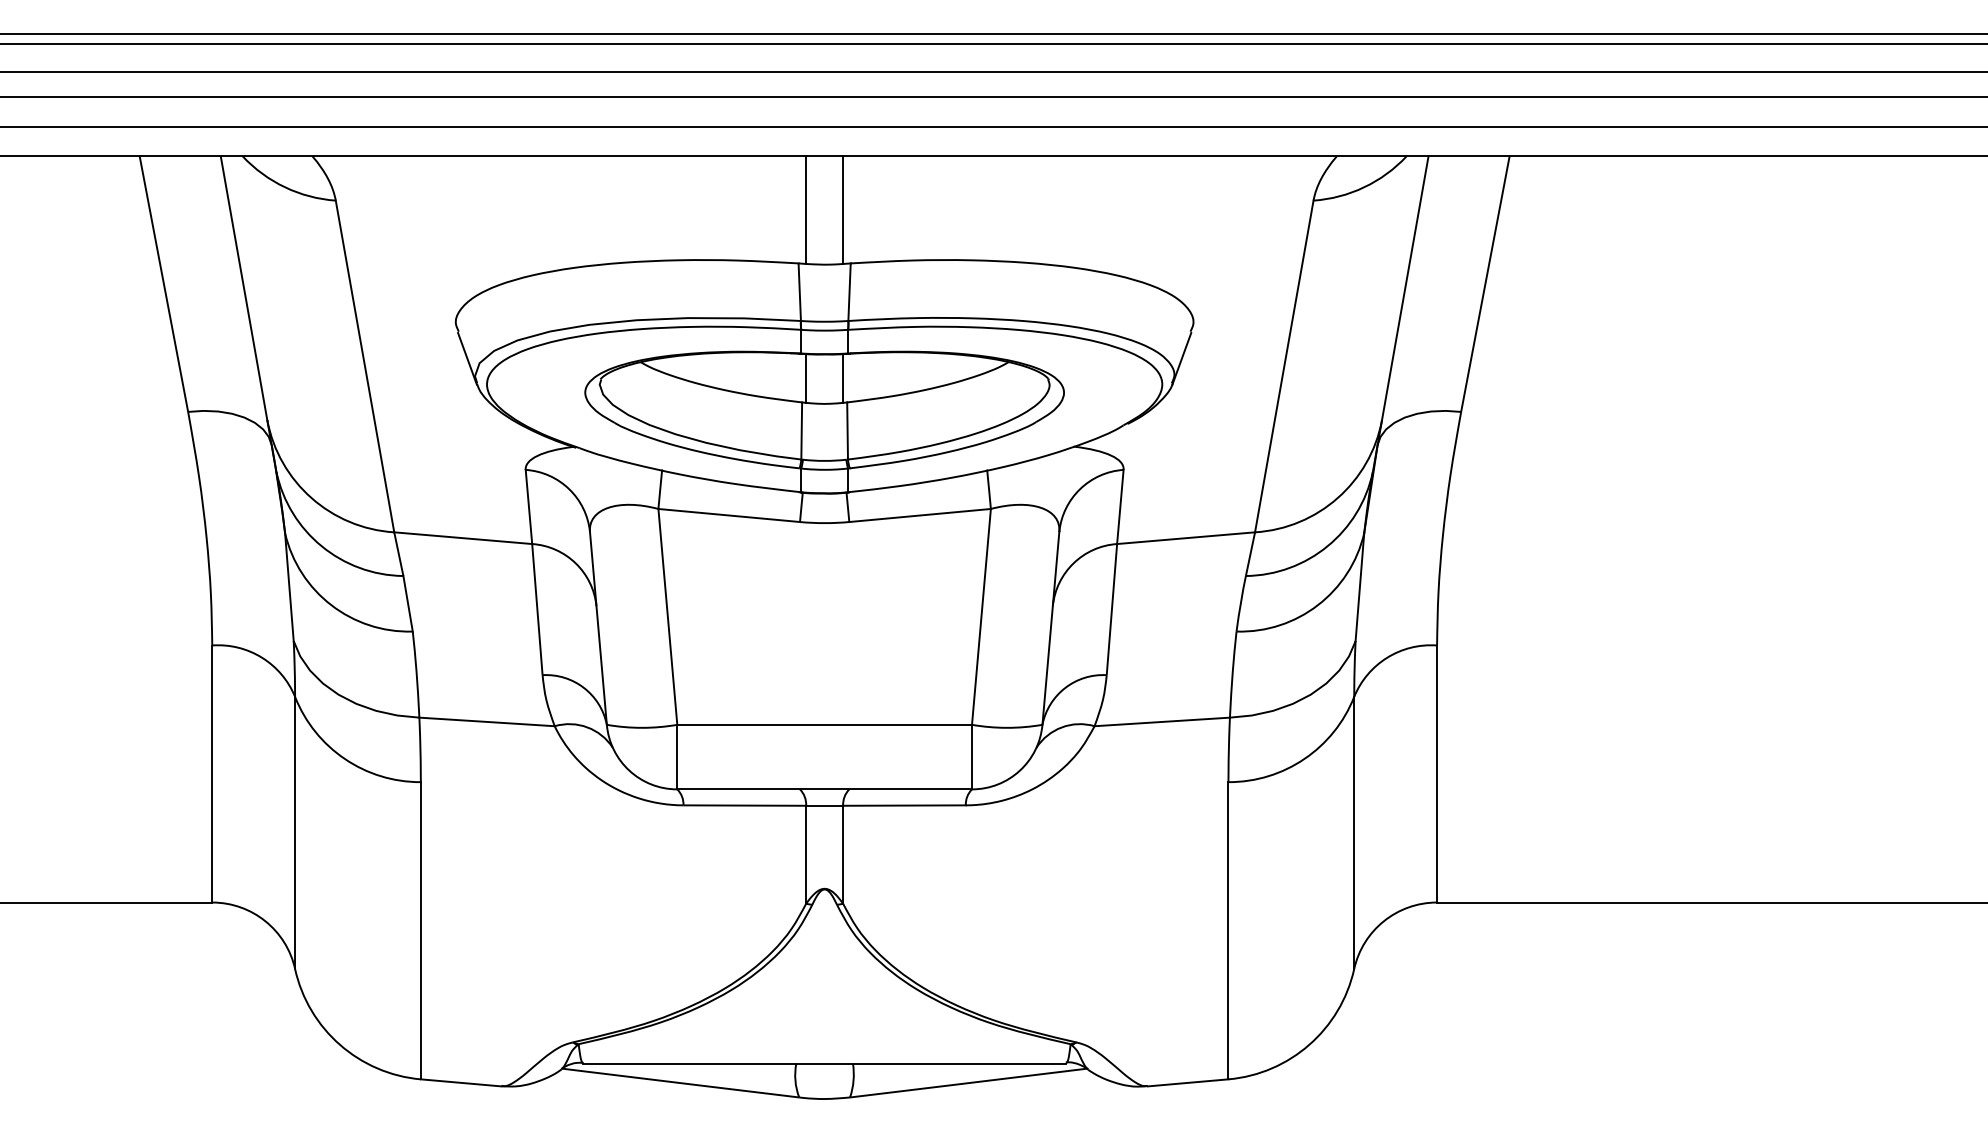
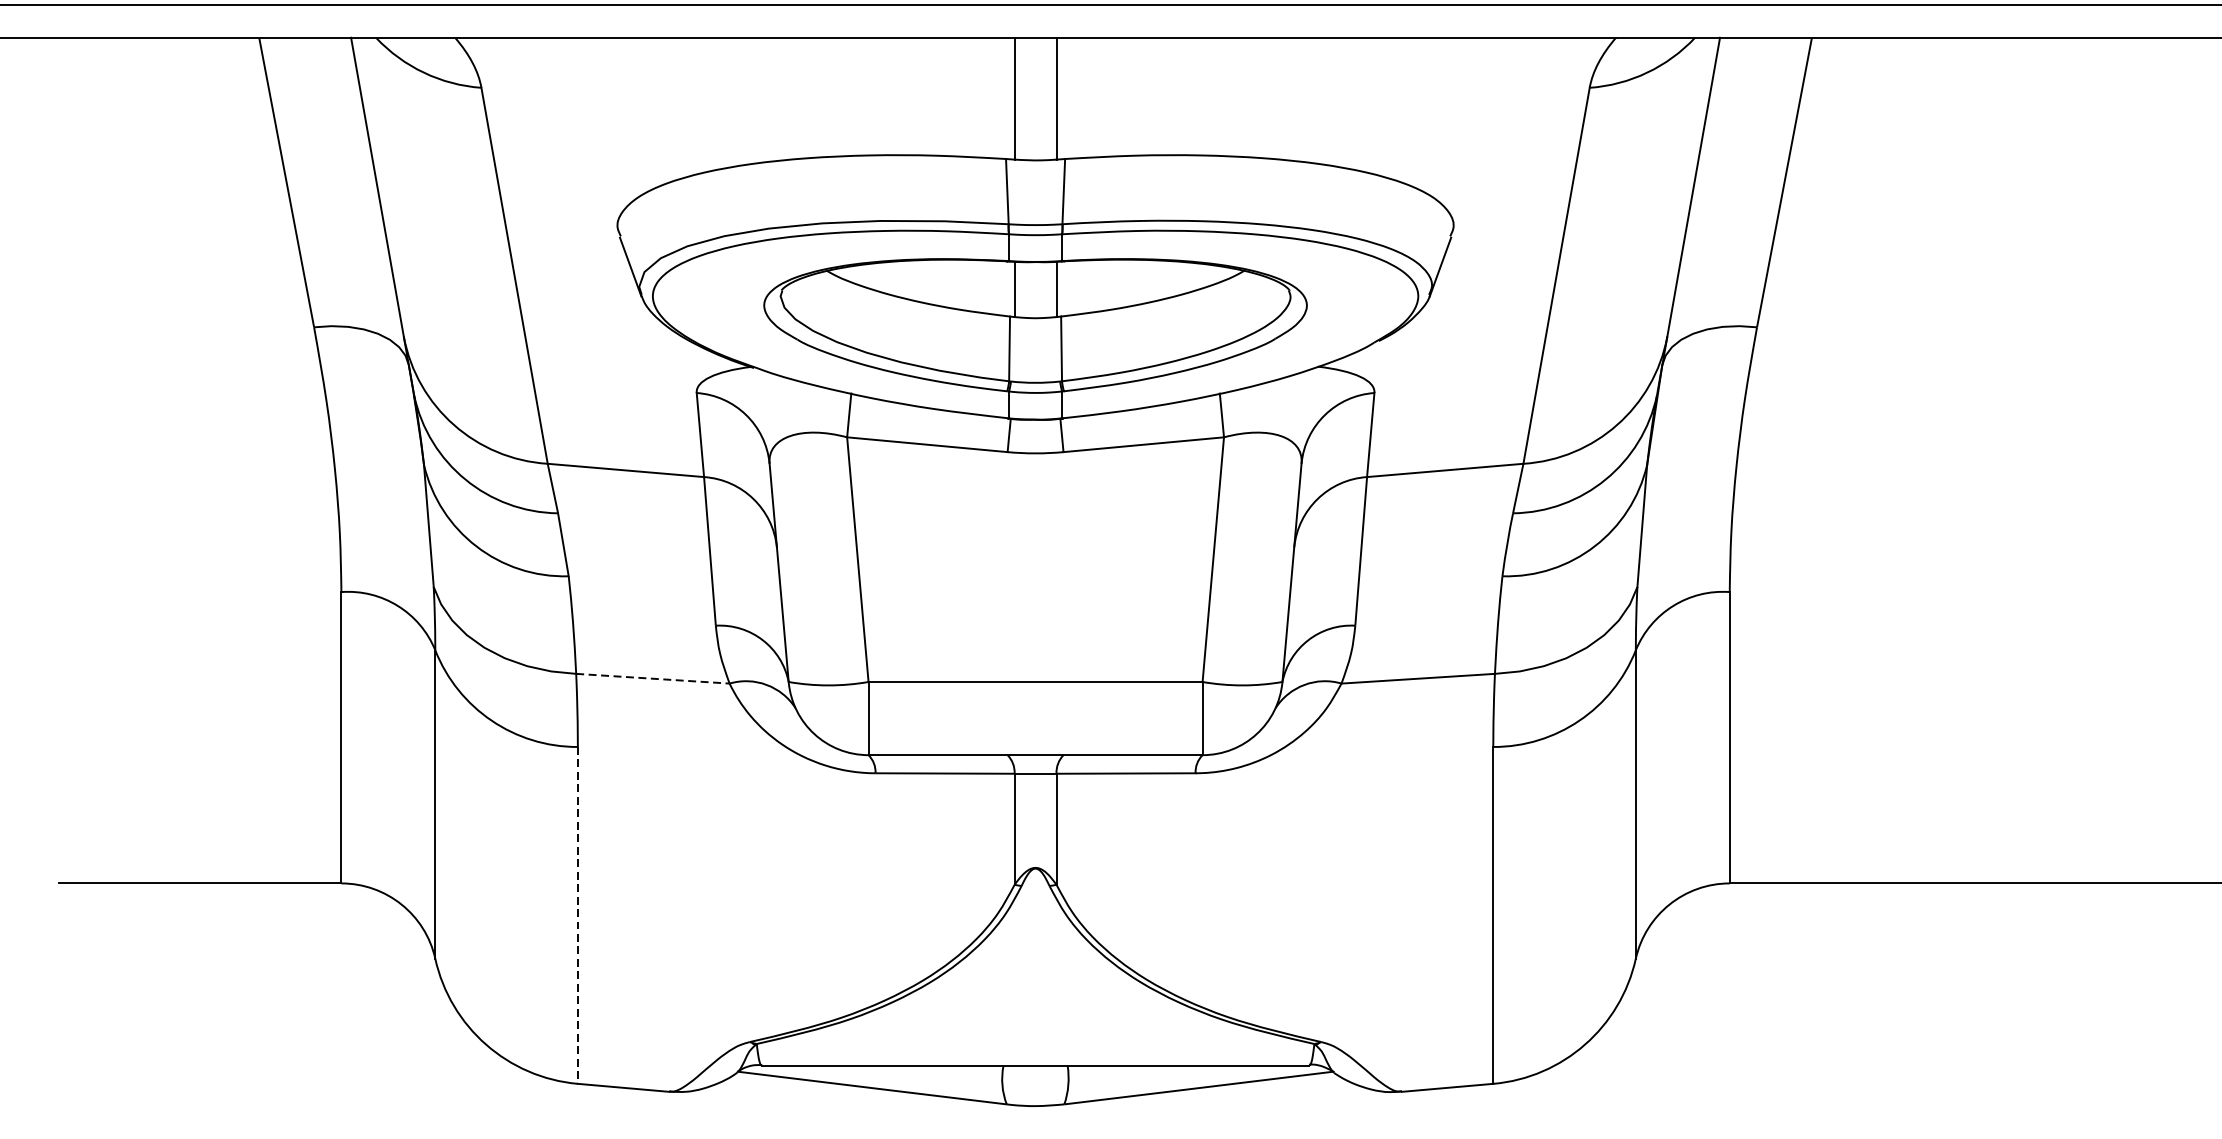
line: (487, 721) -> (653, 678), solid -> dashed
line: (420, 930) -> (577, 915), solid -> dashed

